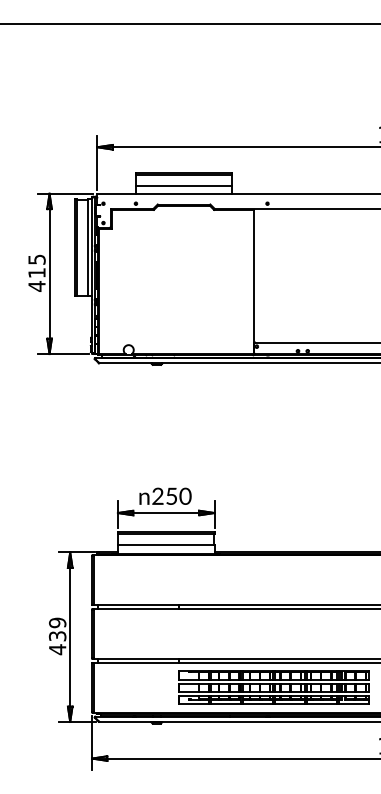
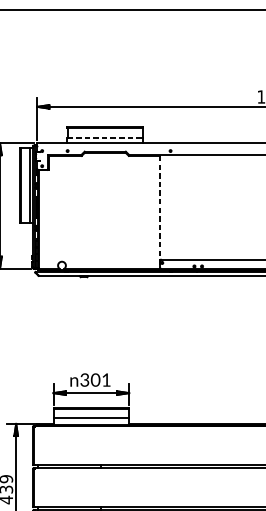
line: (184, 186) -> (105, 137), solid -> dashed
line: (253, 282) -> (159, 212), solid -> dashed
text: (171, 495) -> (95, 379), 250 -> 301

